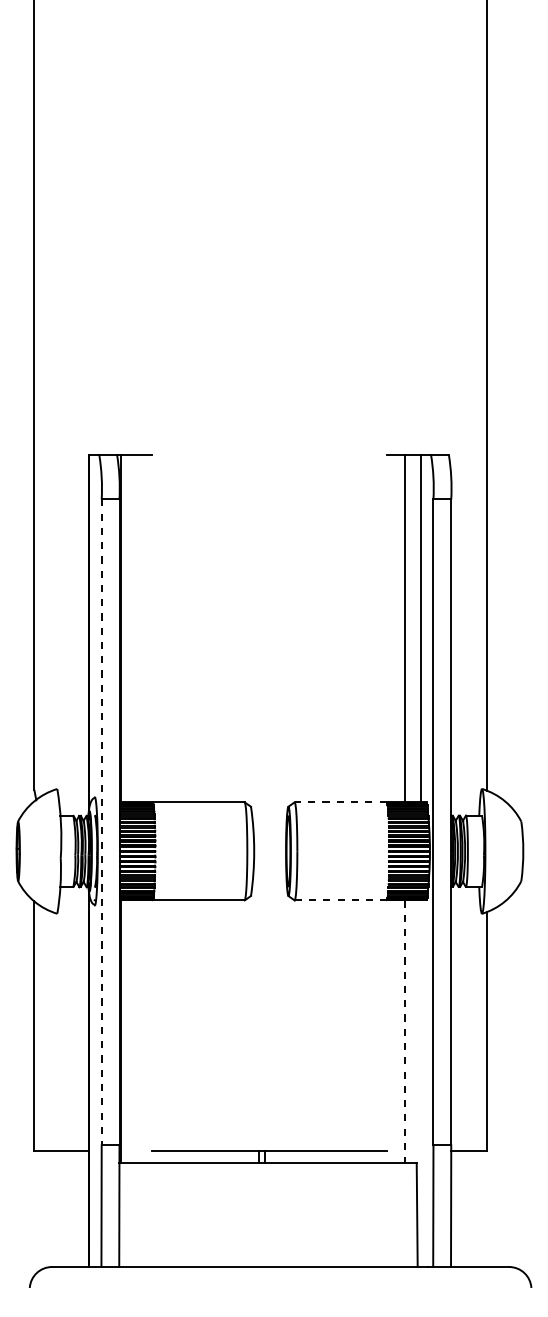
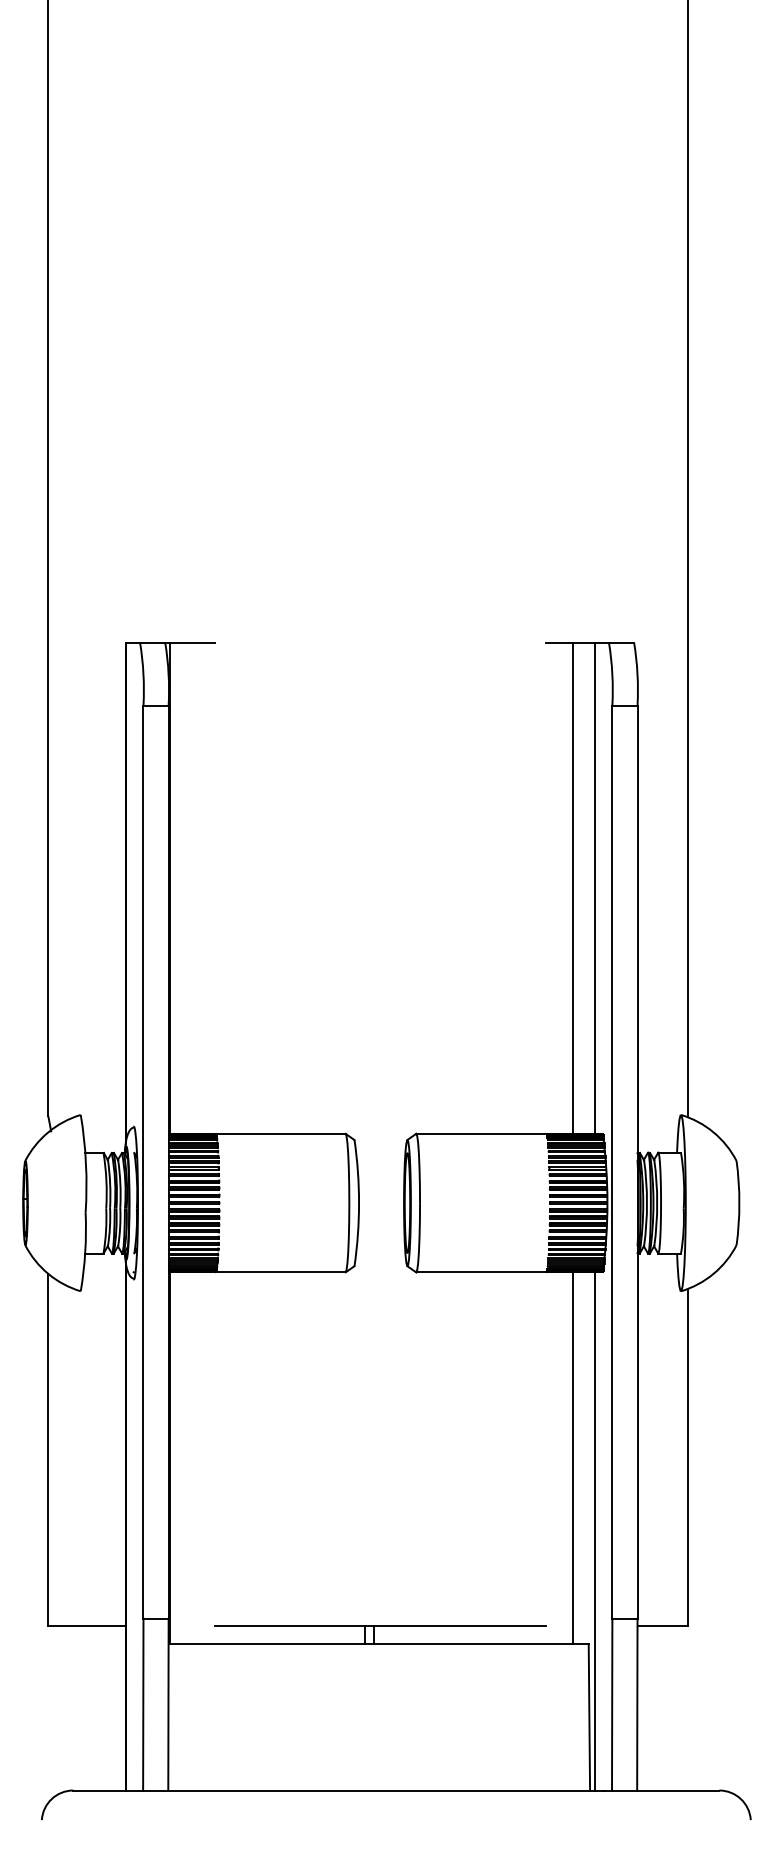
line: (340, 802) -> (480, 1134), dashed -> solid
line: (101, 822) -> (143, 1162), dashed -> solid
line: (340, 900) -> (480, 1272), dashed -> solid
line: (405, 1032) -> (572, 1459), dashed -> solid
line: (420, 1083) -> (594, 1531), added

